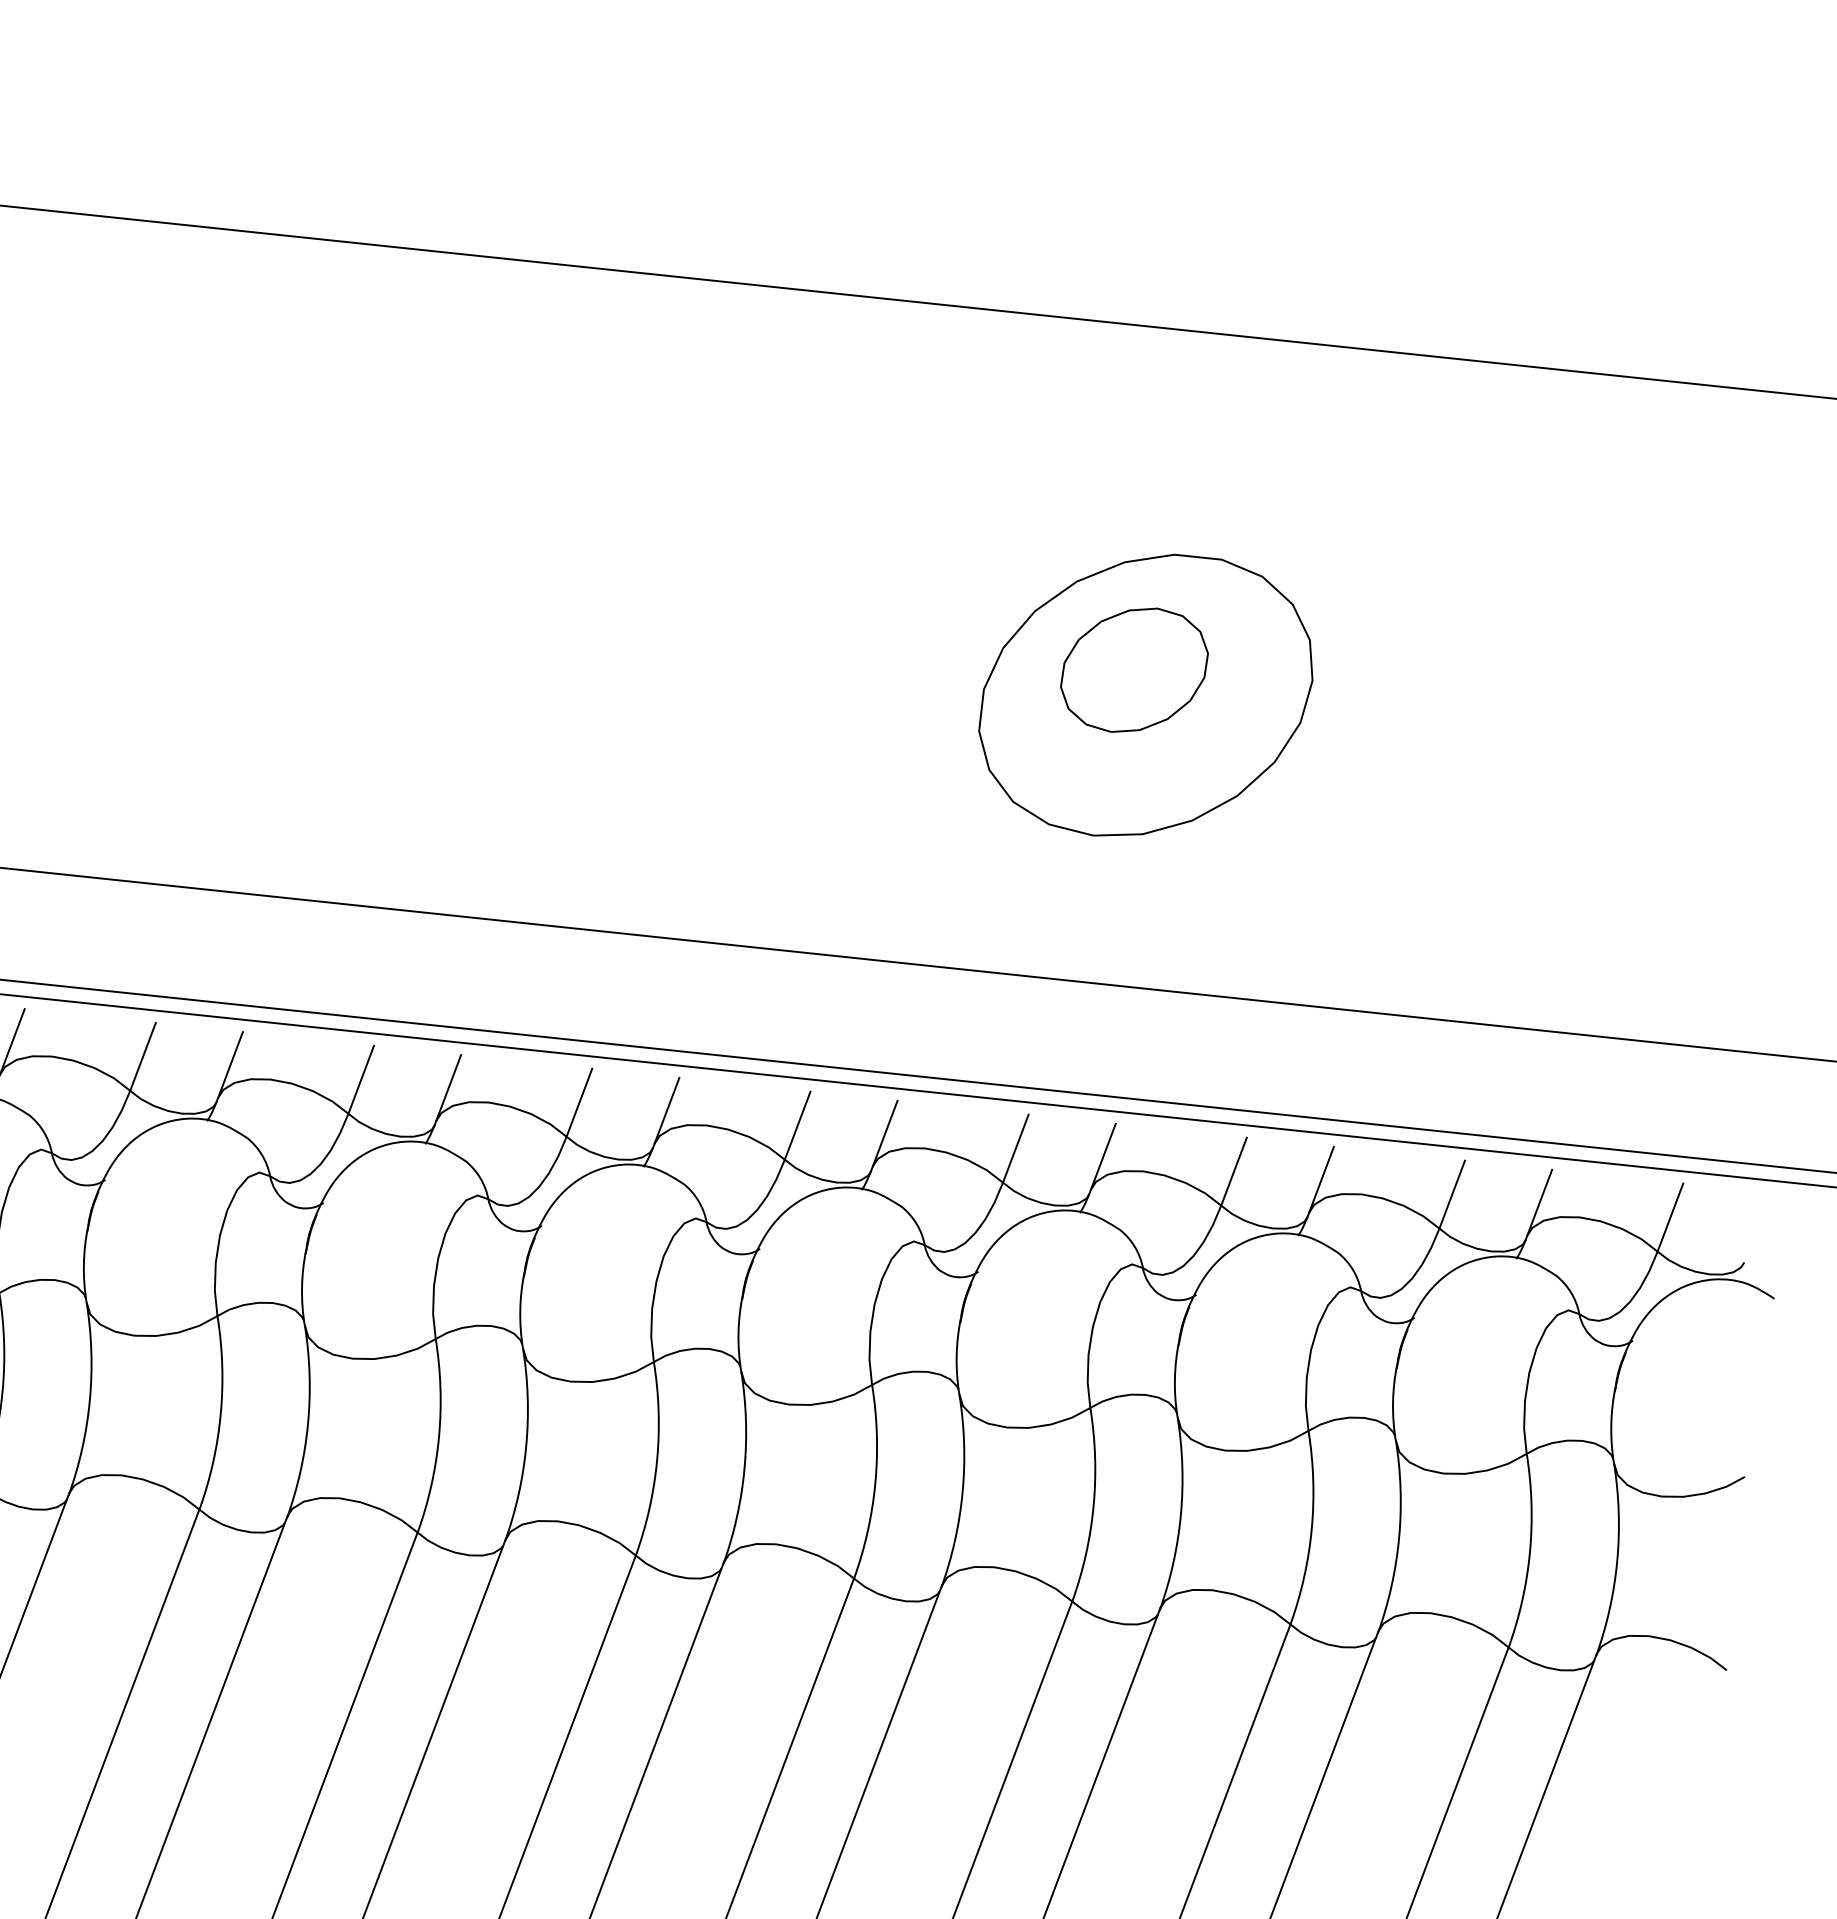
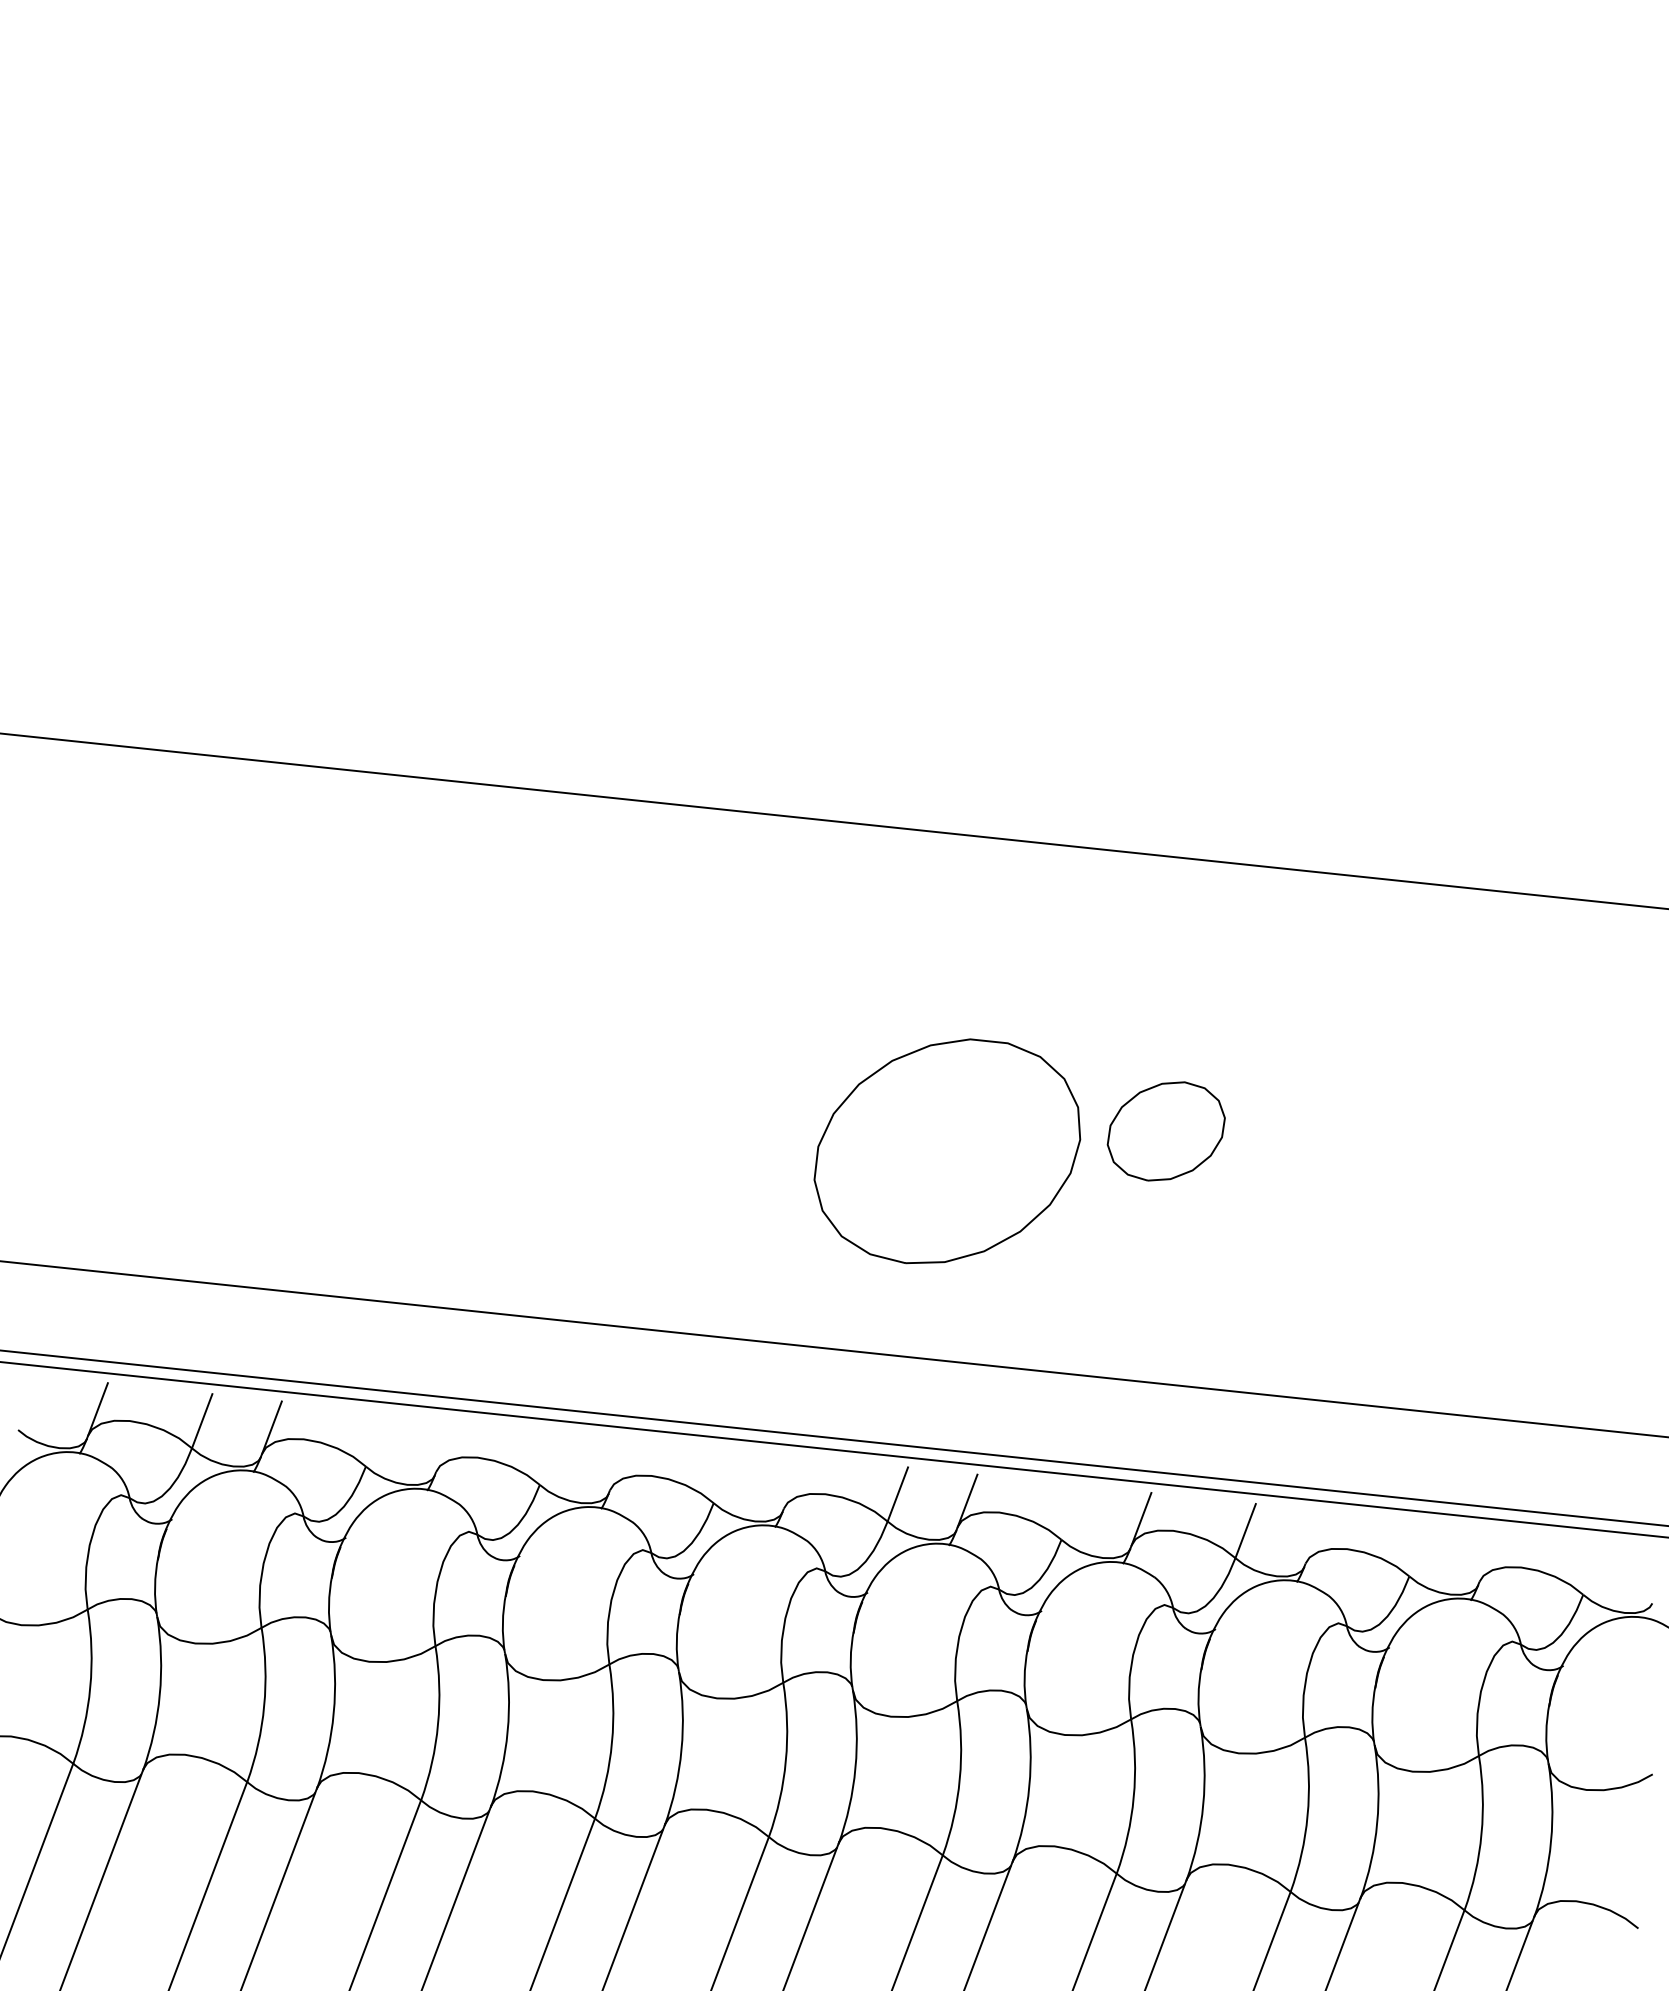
part: (1146, 695) -> (947, 1151), moved
line: (142, 1056) -> (375, 1439), removed
line: (230, 1064) -> (445, 1445), removed
line: (360, 1079) -> (549, 1457), removed
line: (448, 1088) -> (619, 1464), removed
line: (578, 1103) -> (723, 1476), removed
line: (666, 1110) -> (793, 1482), removed
line: (1015, 1148) -> (1071, 1512), removed
line: (1321, 1179) -> (1315, 1537), removed
line: (1452, 1194) -> (1419, 1549), removed
line: (1539, 1202) -> (1489, 1555), removed
line: (1670, 1217) -> (1593, 1567), removed

